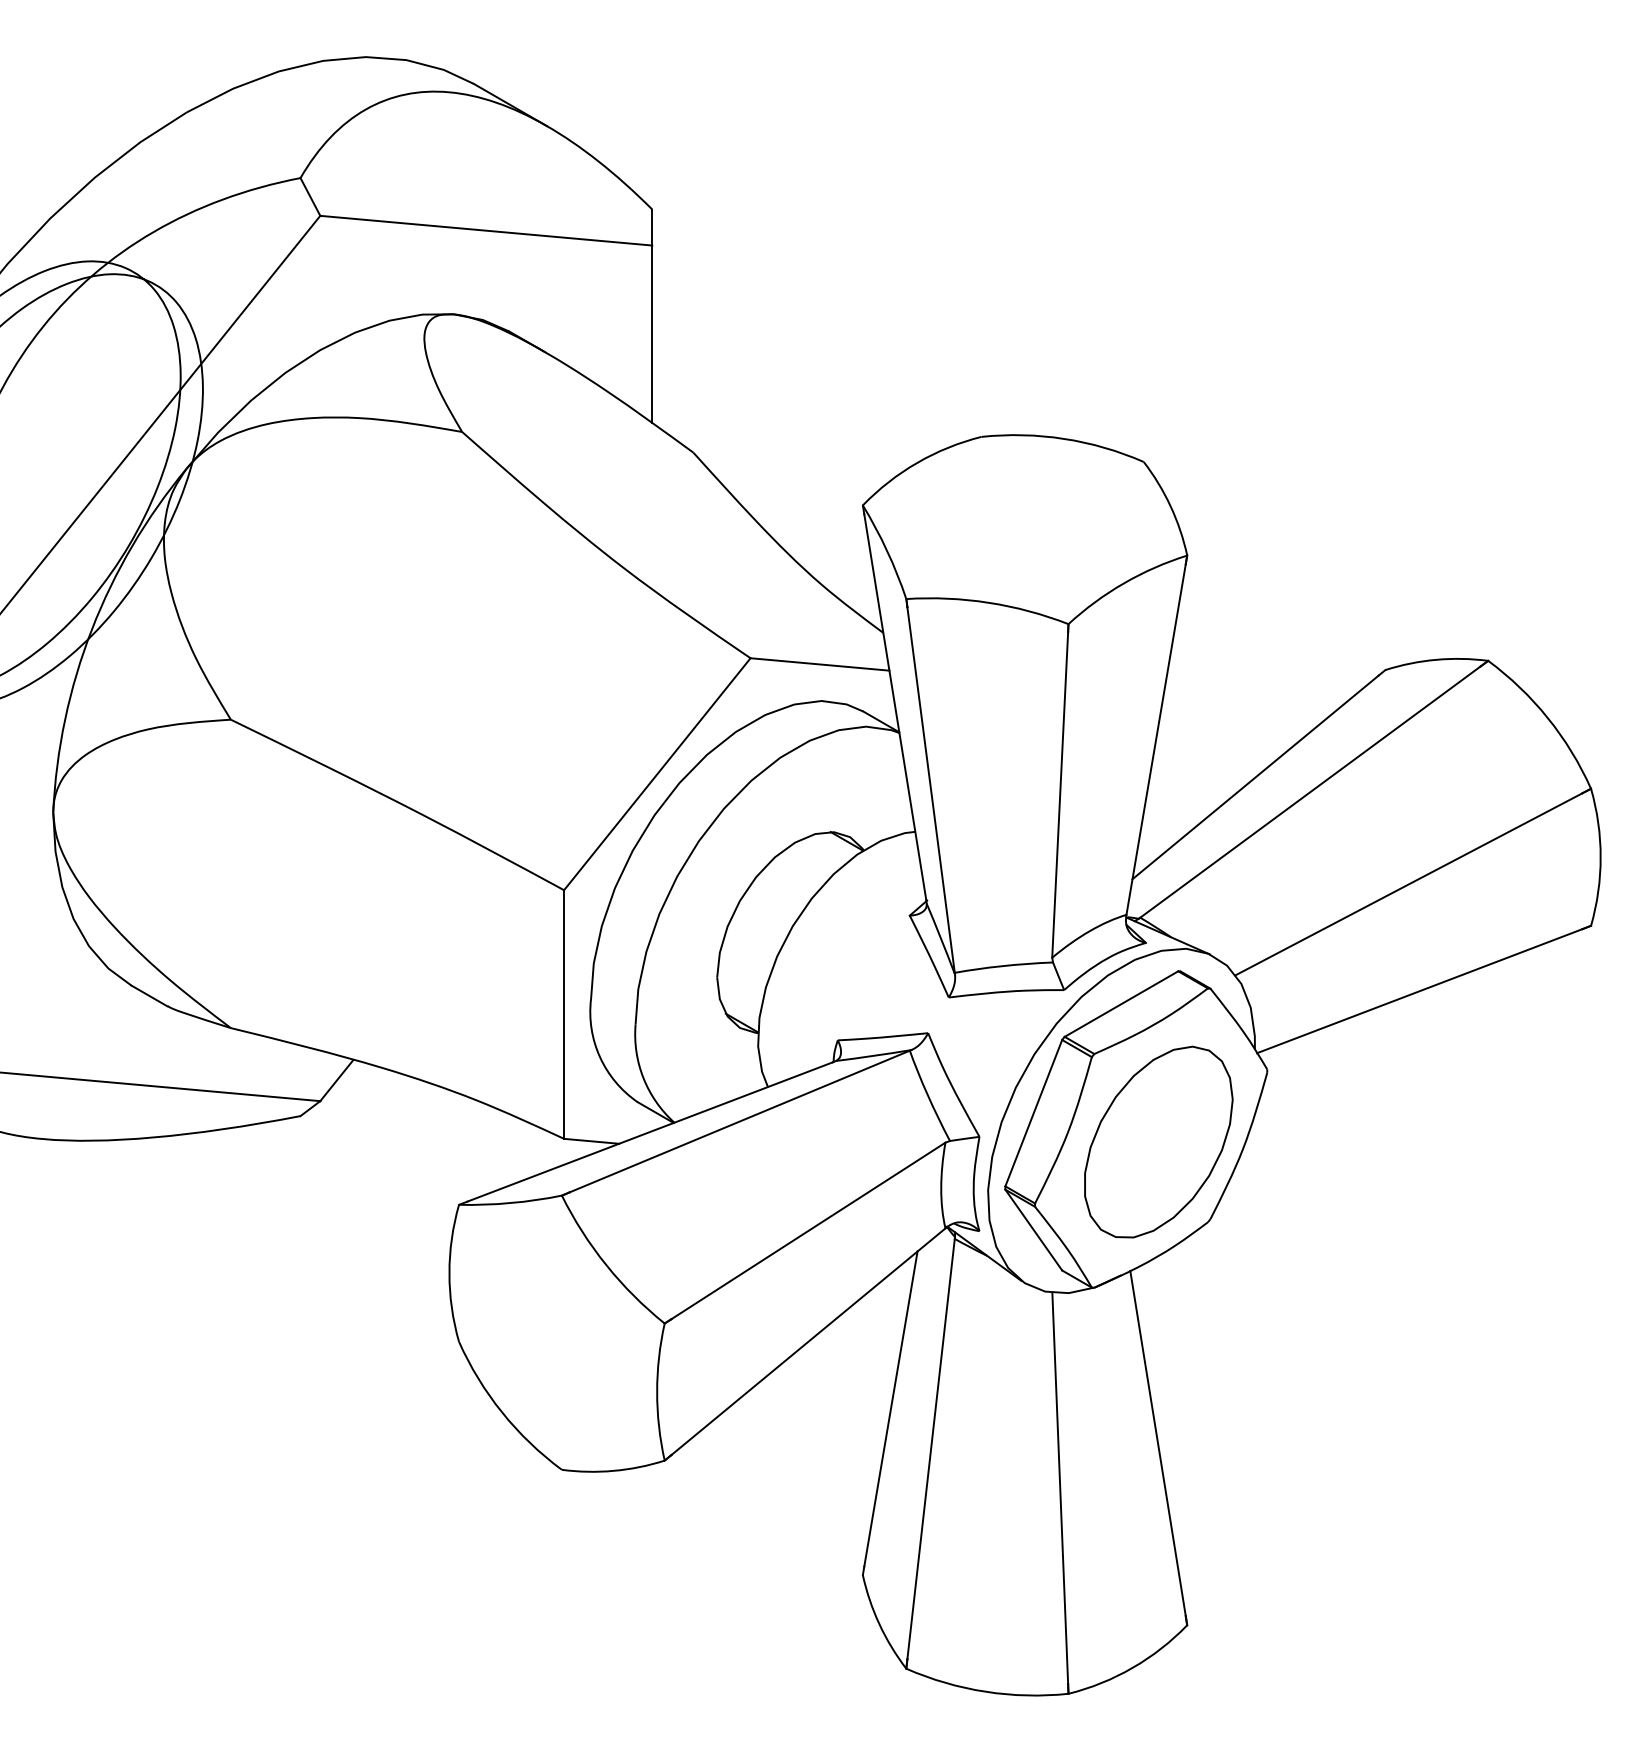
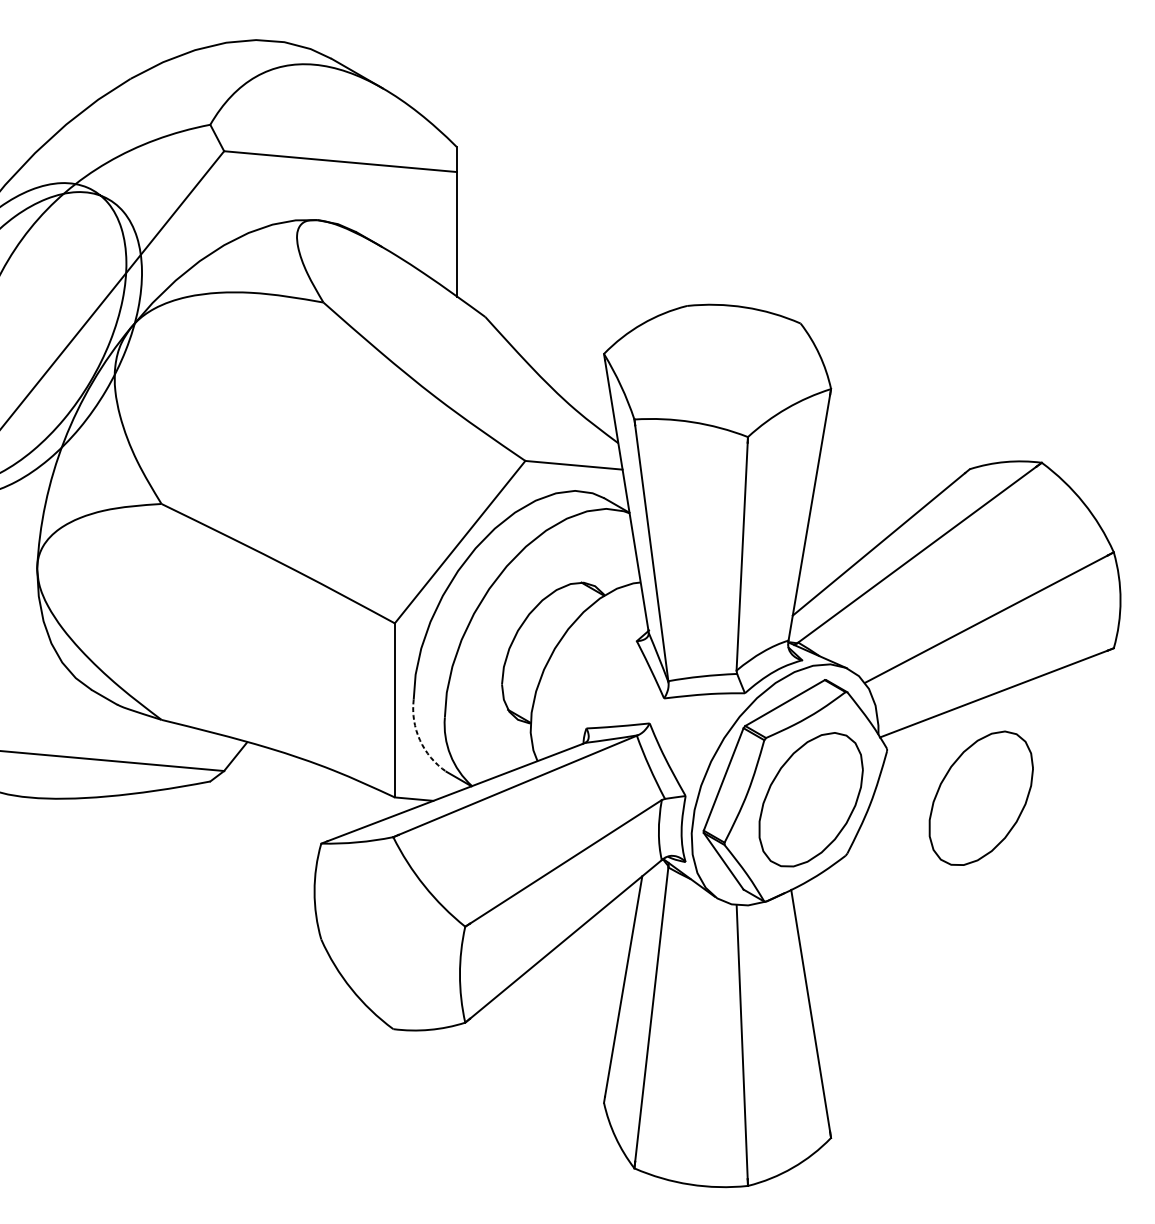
arc: (600, 1057) -> (420, 740), solid -> dashed
part: (1401, 1139) -> (981, 797), added

